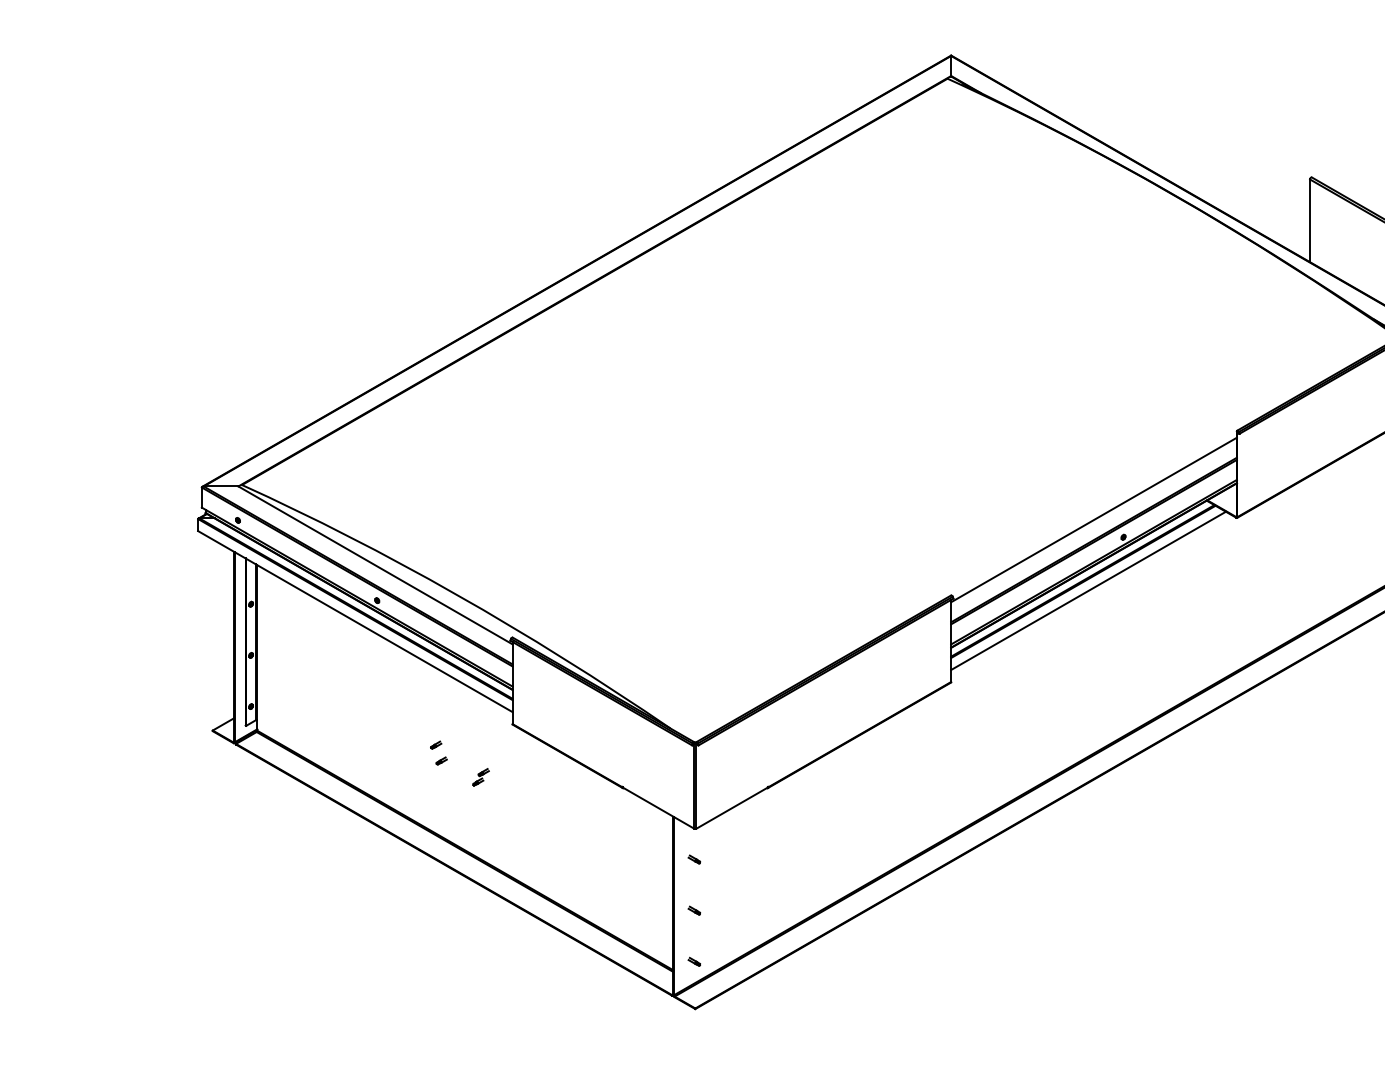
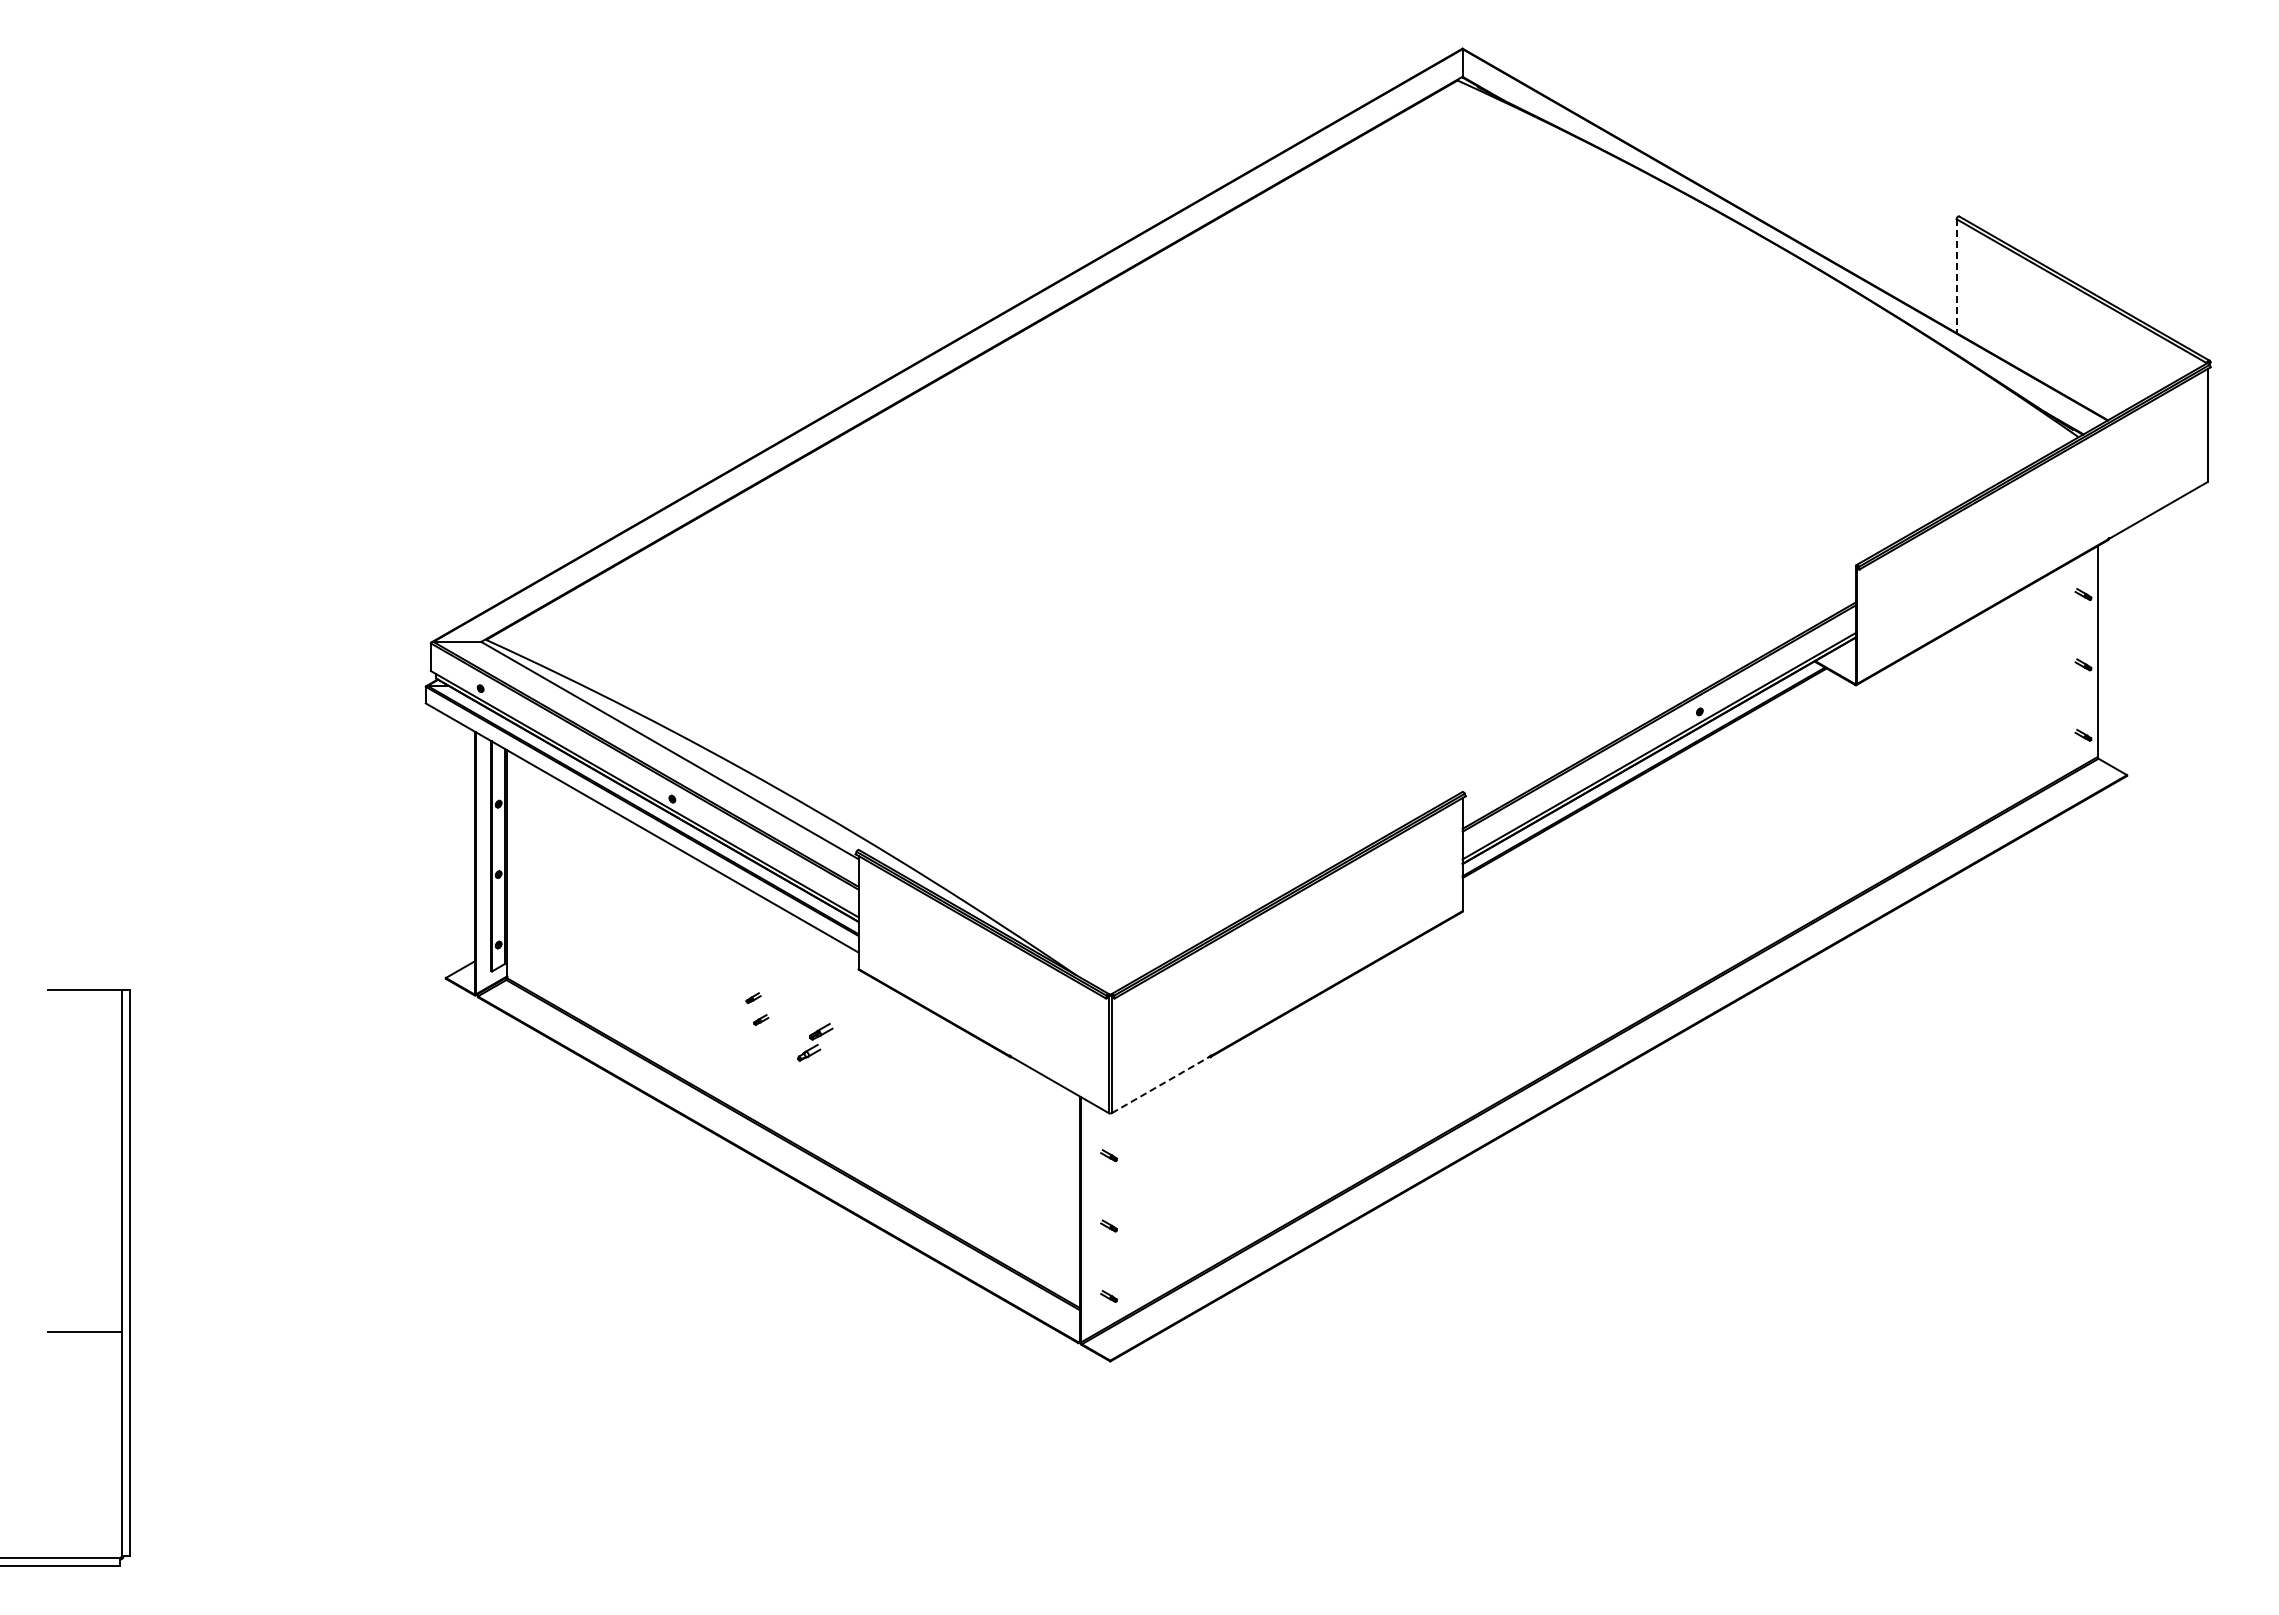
line: (1309, 221) -> (1956, 276), solid -> dashed
line: (1094, 519) -> (1659, 687), removed
line: (1088, 590) -> (1651, 785), removed
part: (481, 777) -> (815, 1042), size x1.6
line: (732, 807) -> (1161, 1084), solid -> dashed

